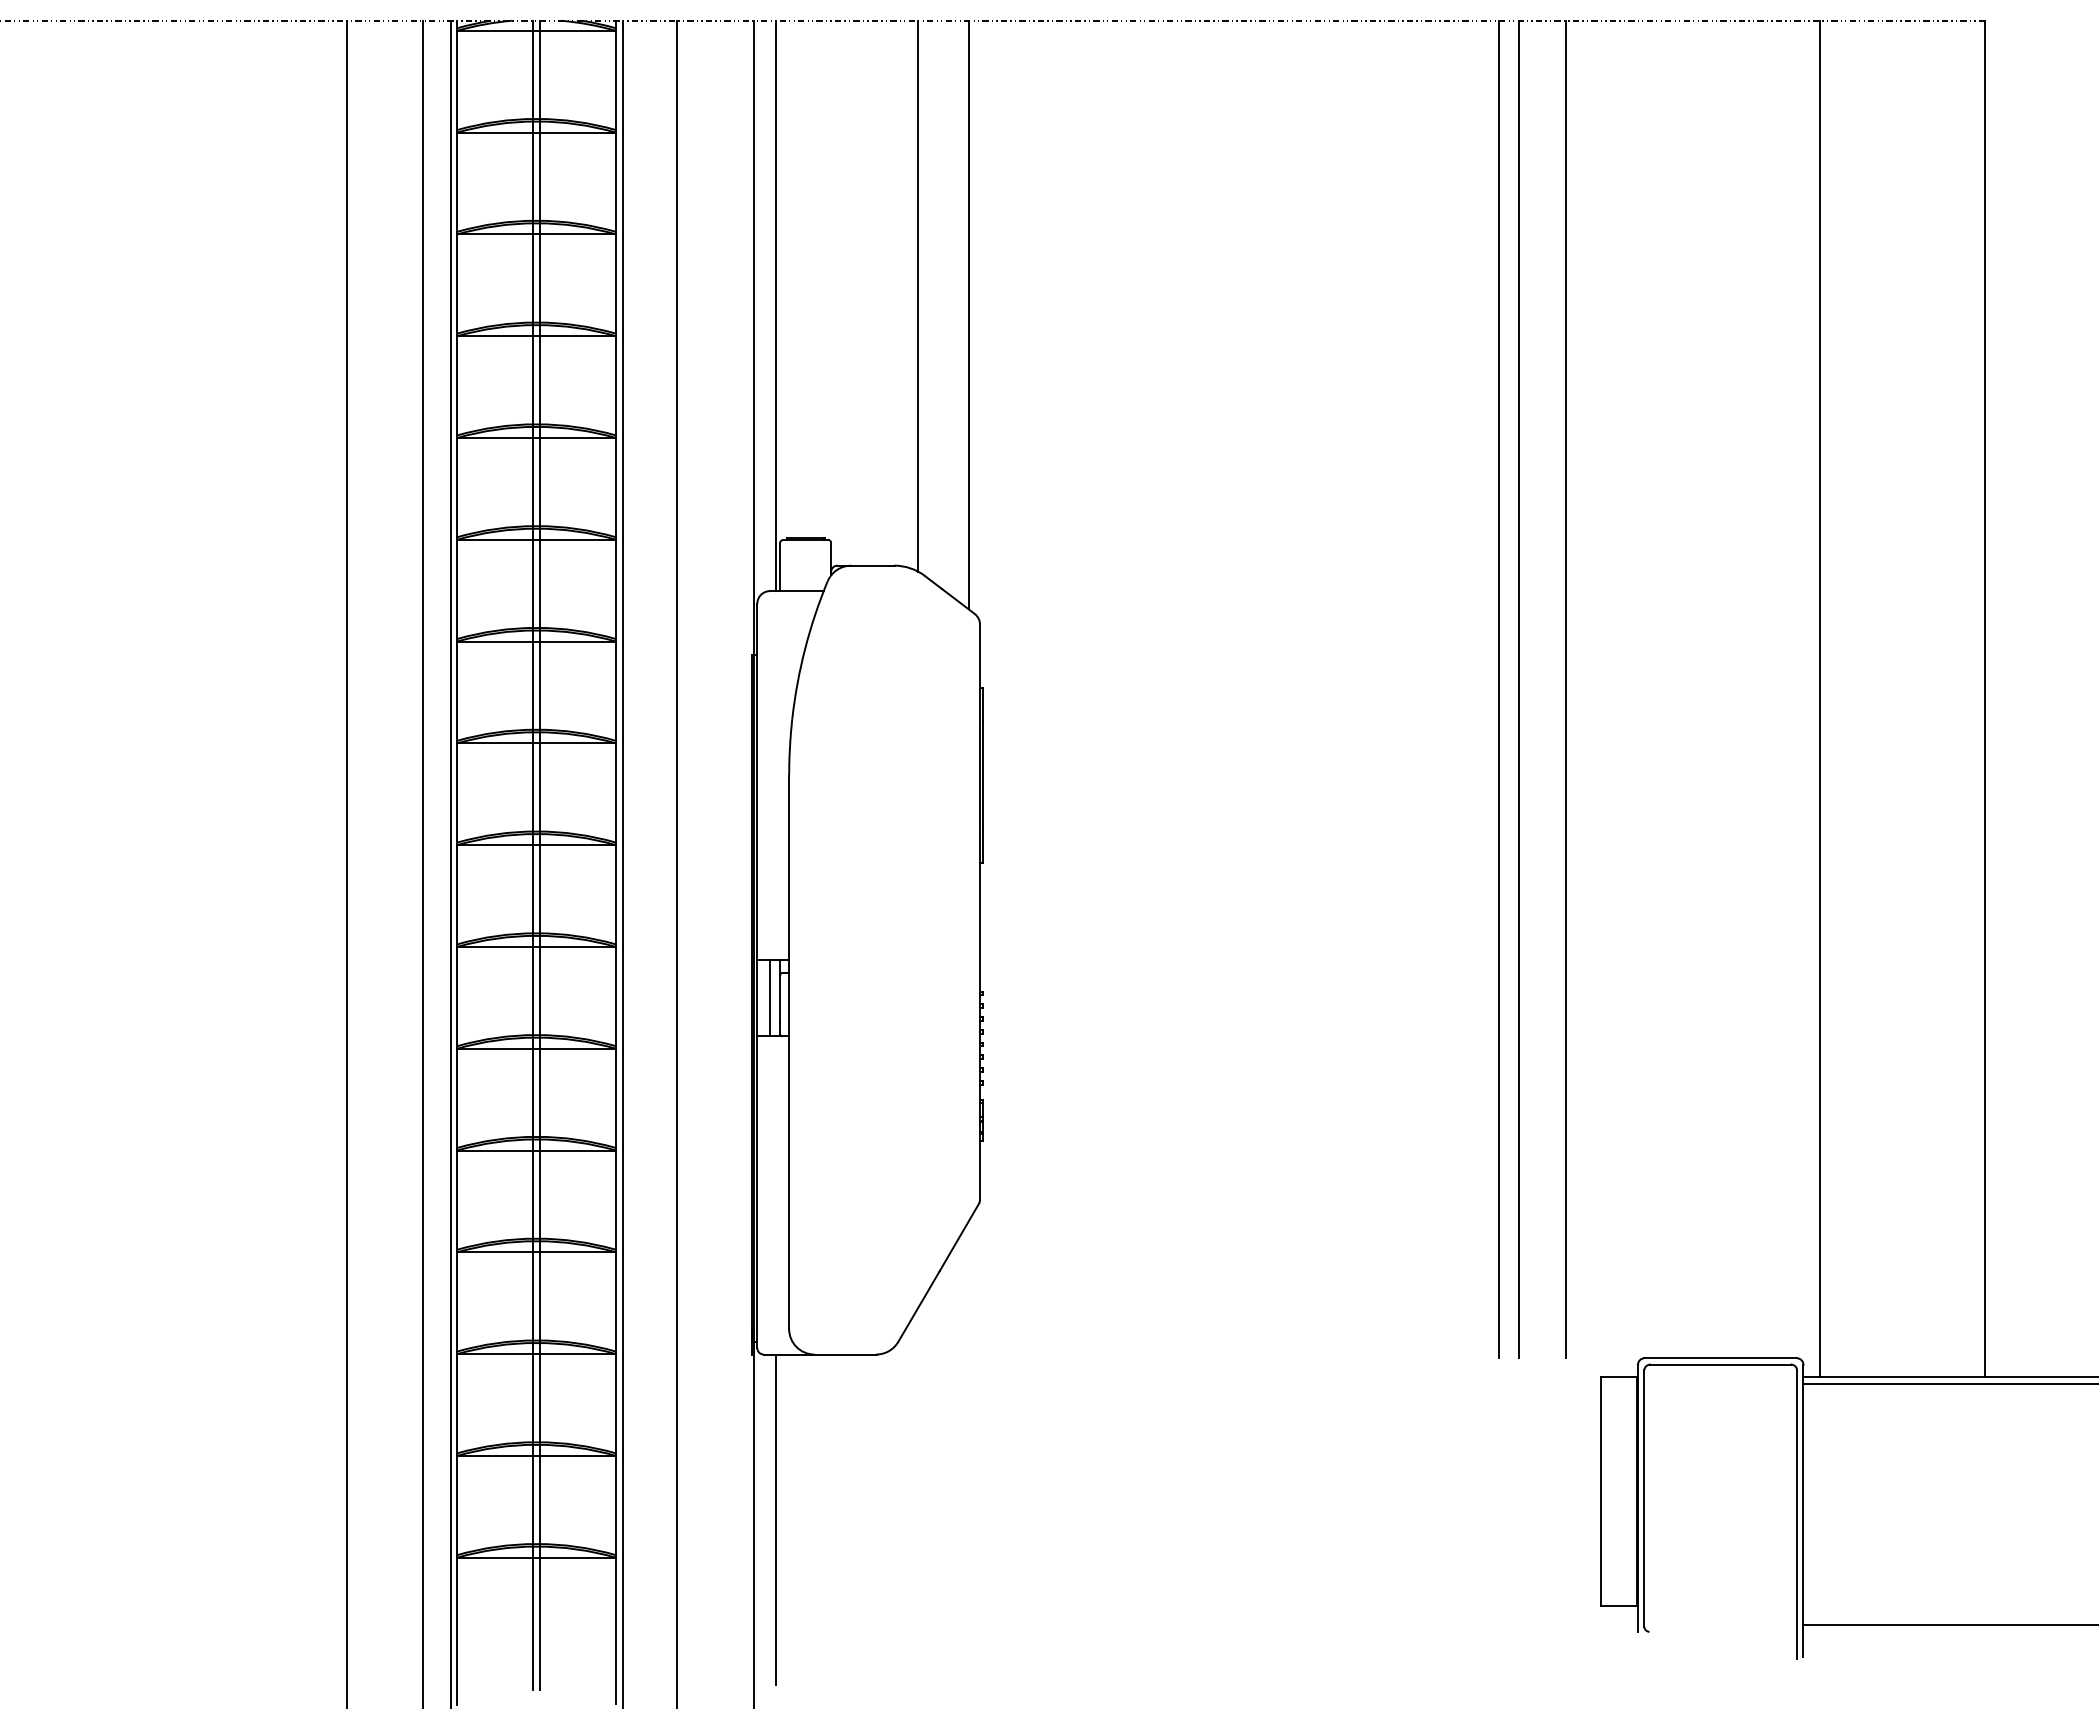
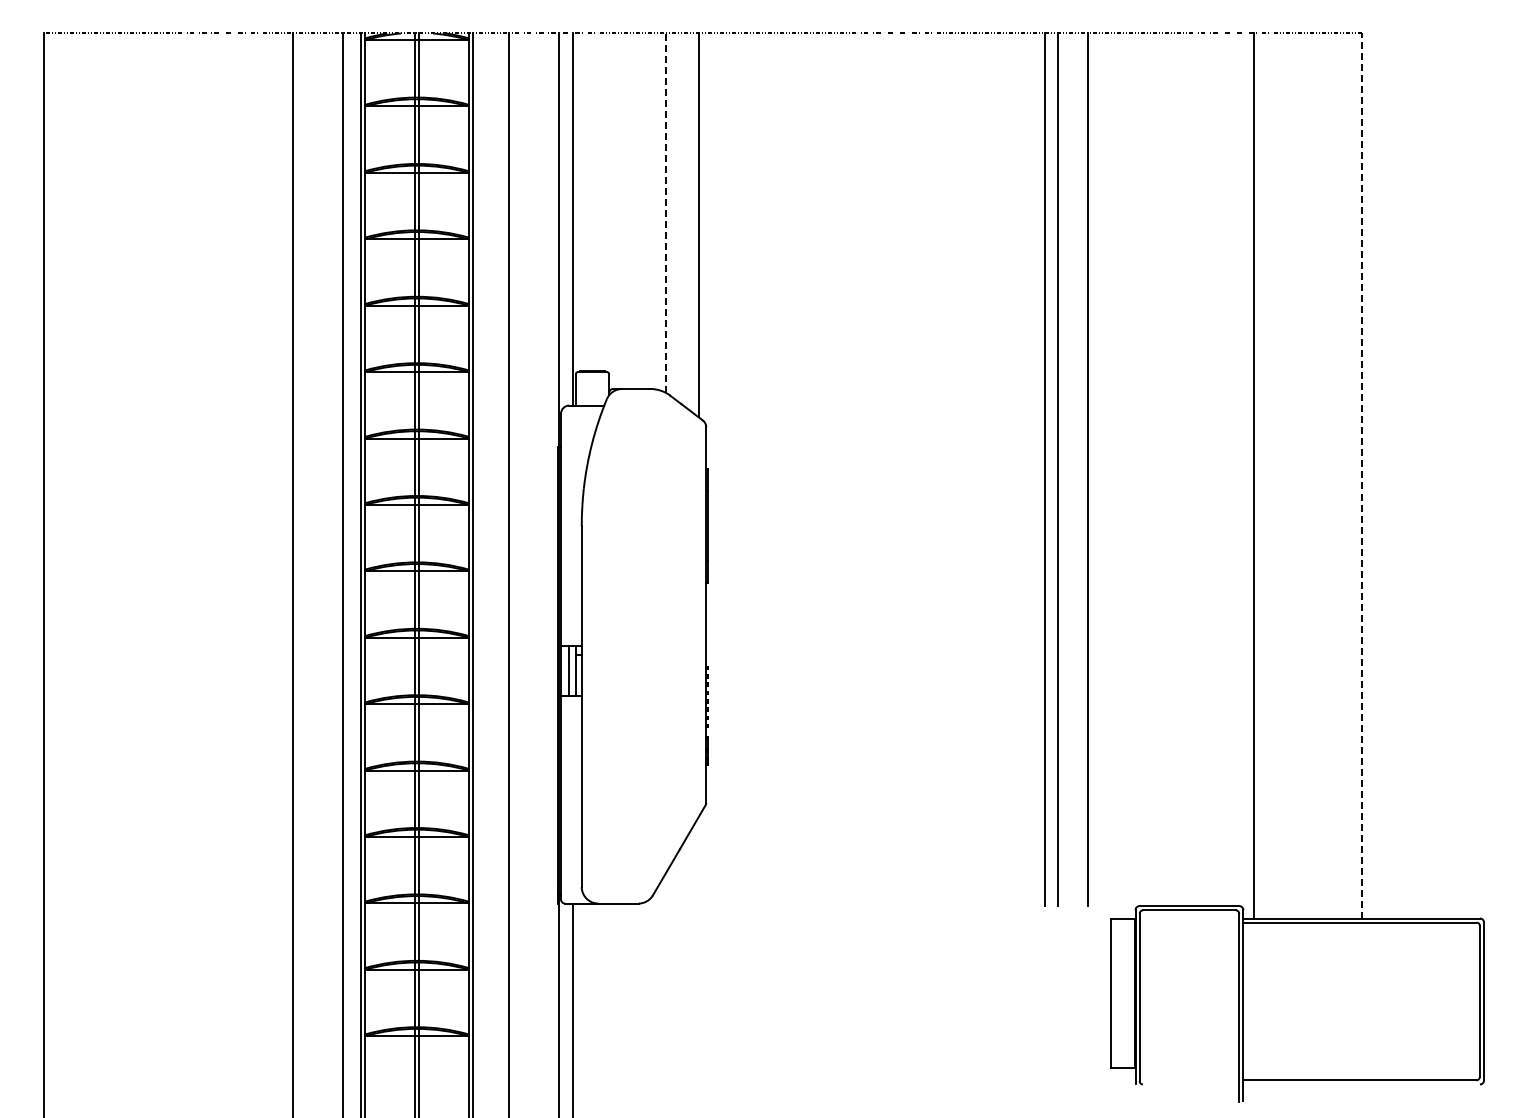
line: (917, 296) -> (665, 213), solid -> dashed
line: (1984, 698) -> (1361, 475), solid -> dashed

